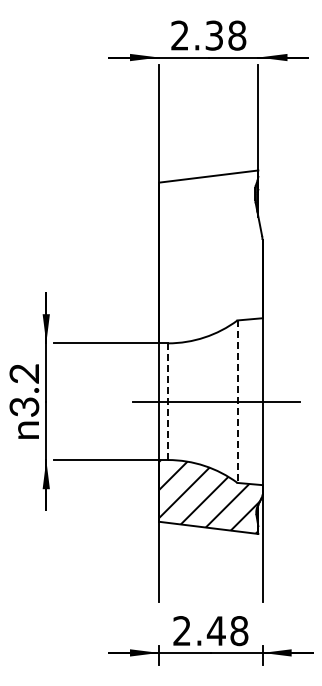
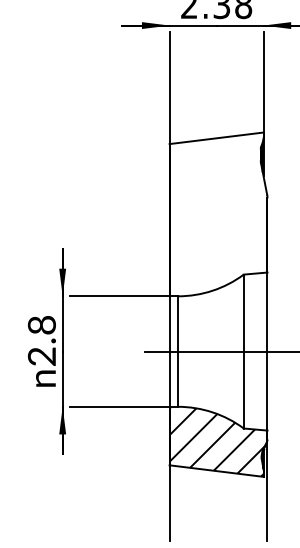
text: (25, 390) -> (43, 340), 3.2 -> 2.8
line: (168, 402) -> (178, 352), dashed -> solid
line: (237, 402) -> (243, 352), dashed -> solid

